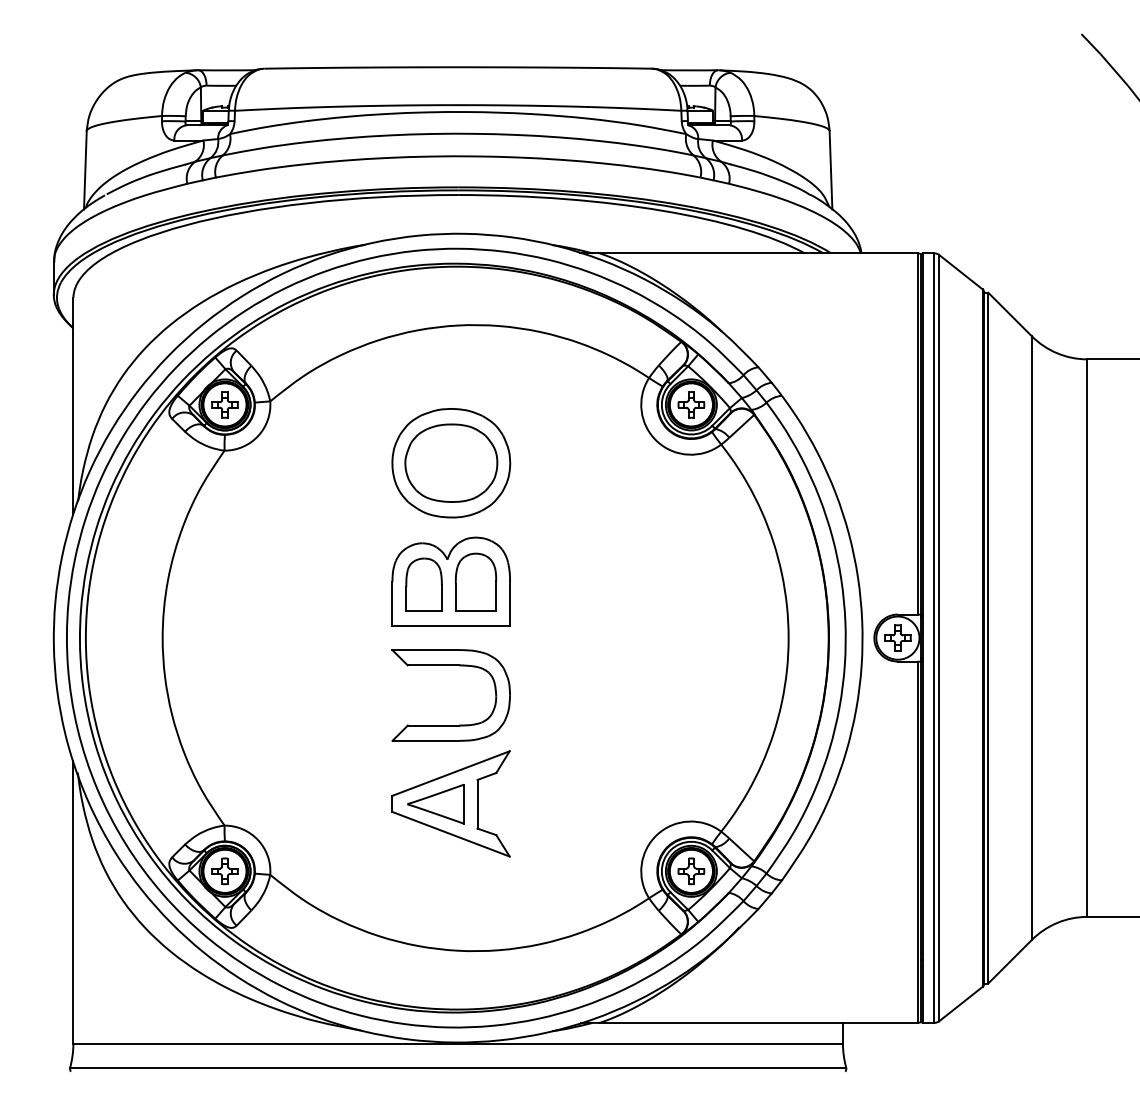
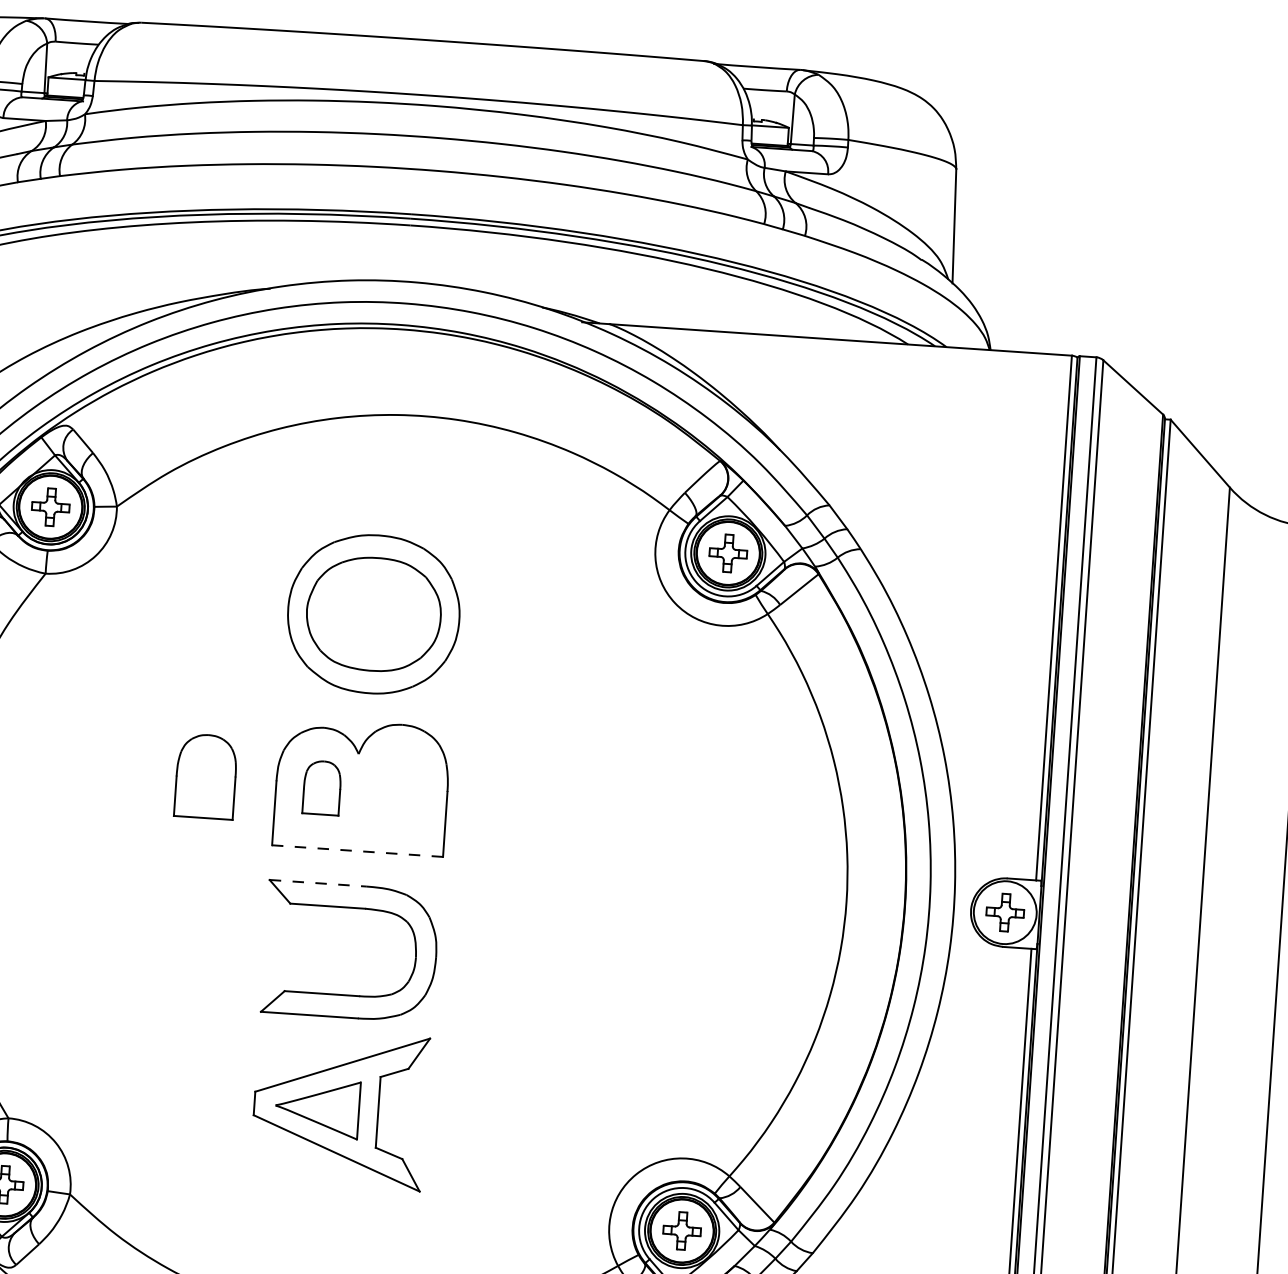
part: (475, 581) -> (205, 775), moved
part: (423, 584) -> (321, 787), size x0.7
line: (451, 626) -> (357, 851), solid -> dashed
line: (426, 650) -> (319, 883), solid -> dashed

